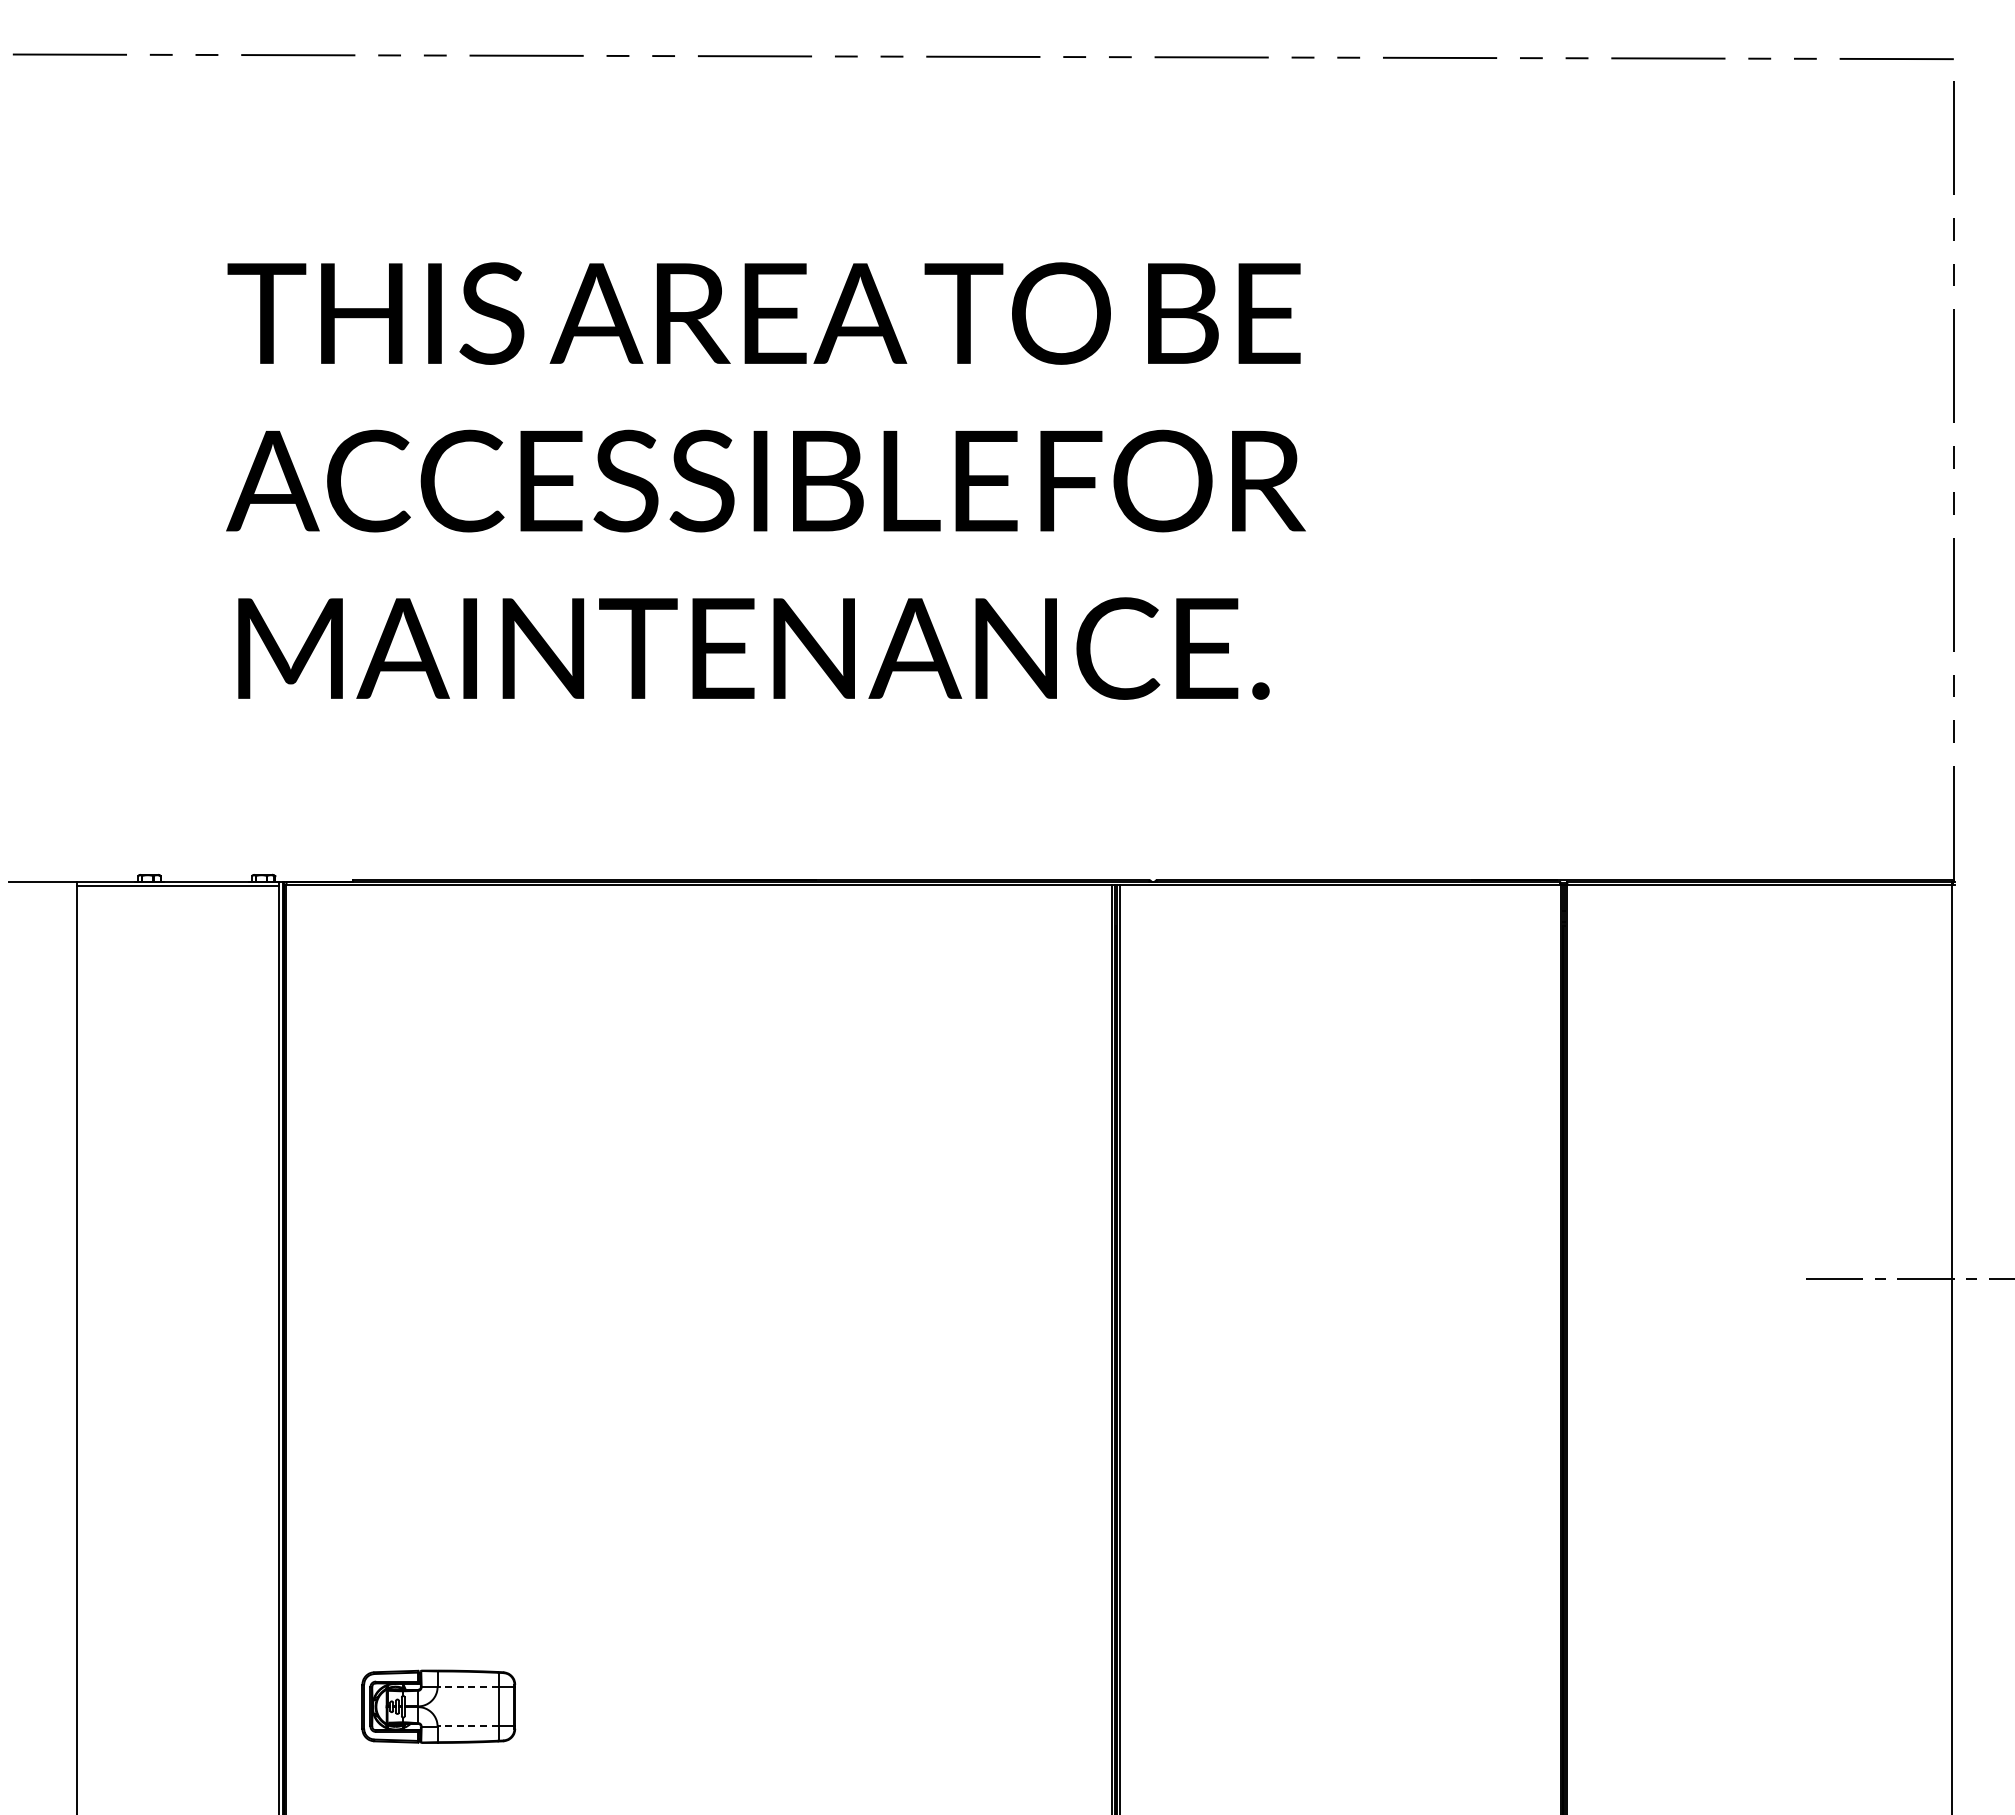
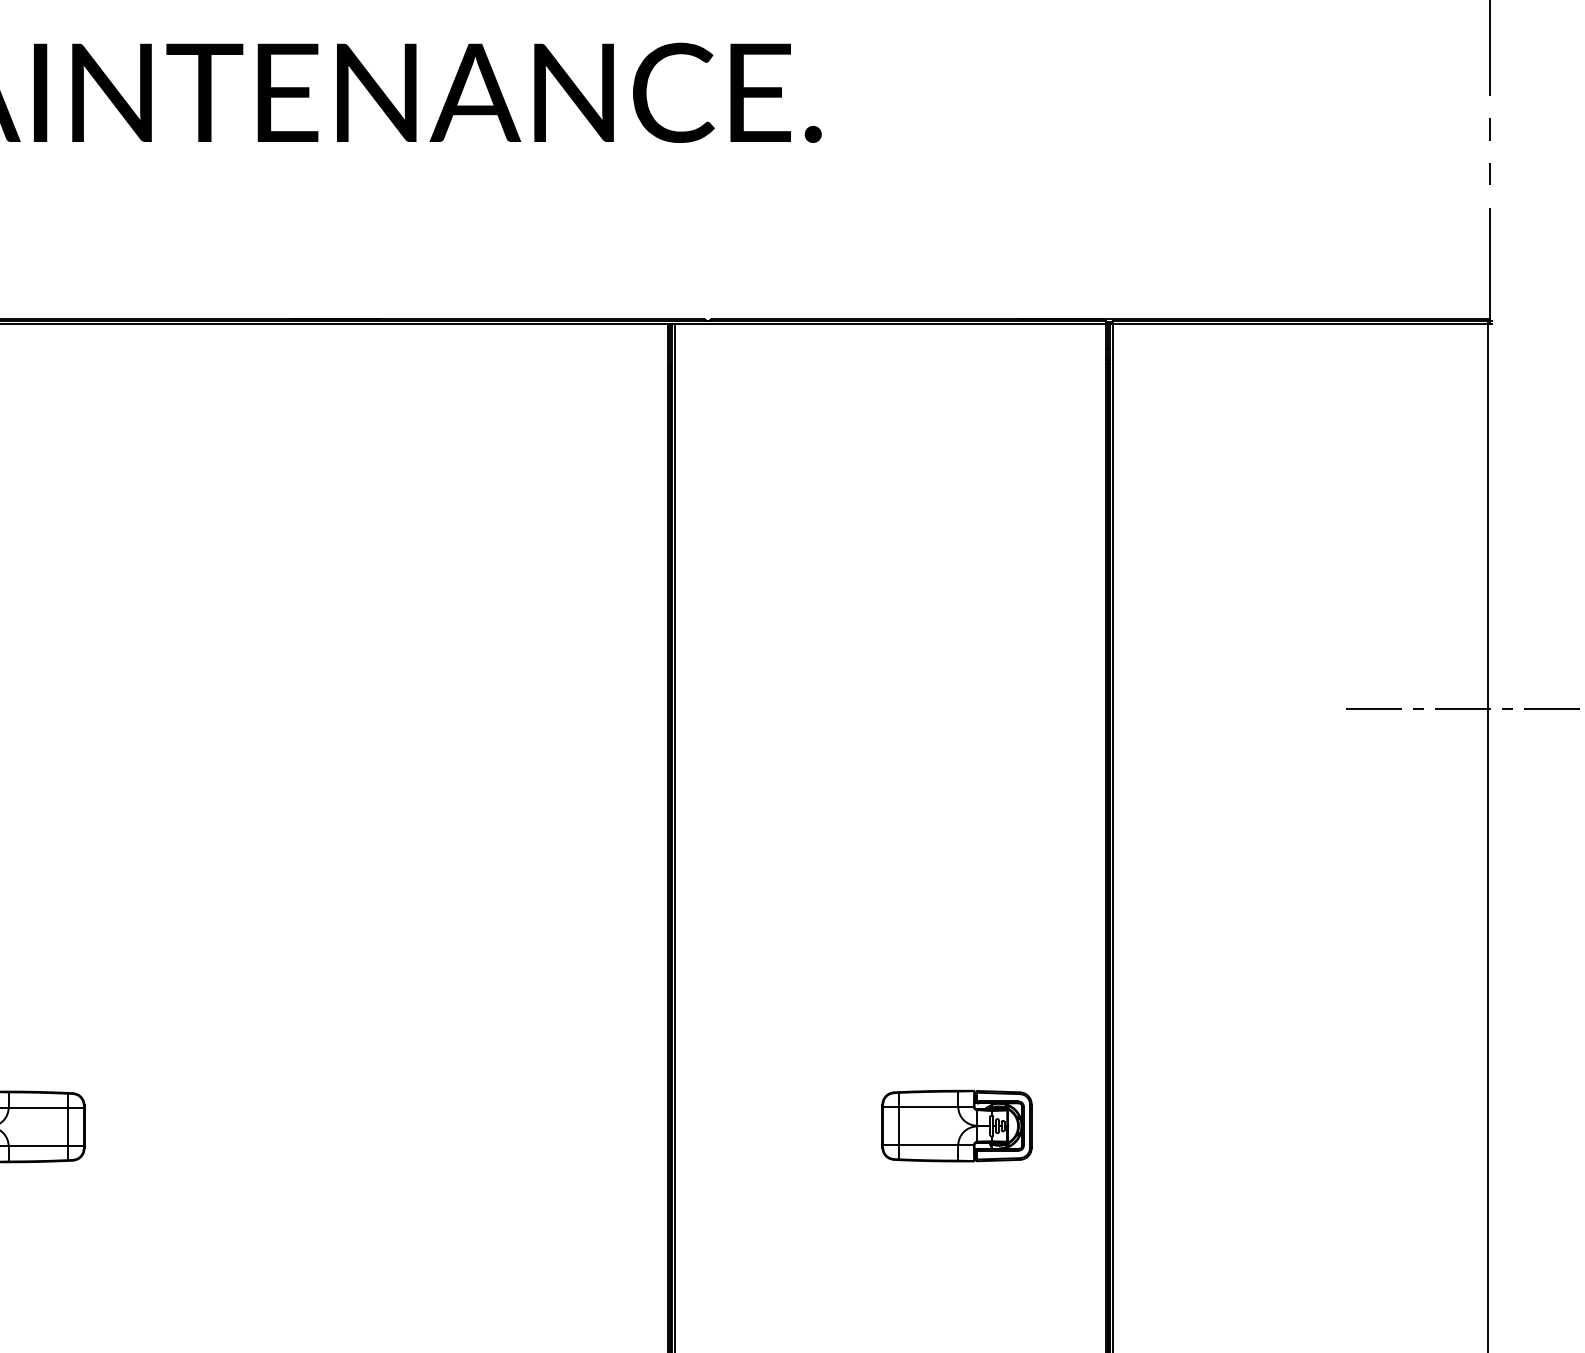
line: (467, 1687) -> (37, 1108), dashed -> solid
part: (1407, 1705) -> (956, 1125), added
line: (467, 1726) -> (37, 1146), dashed -> solid

